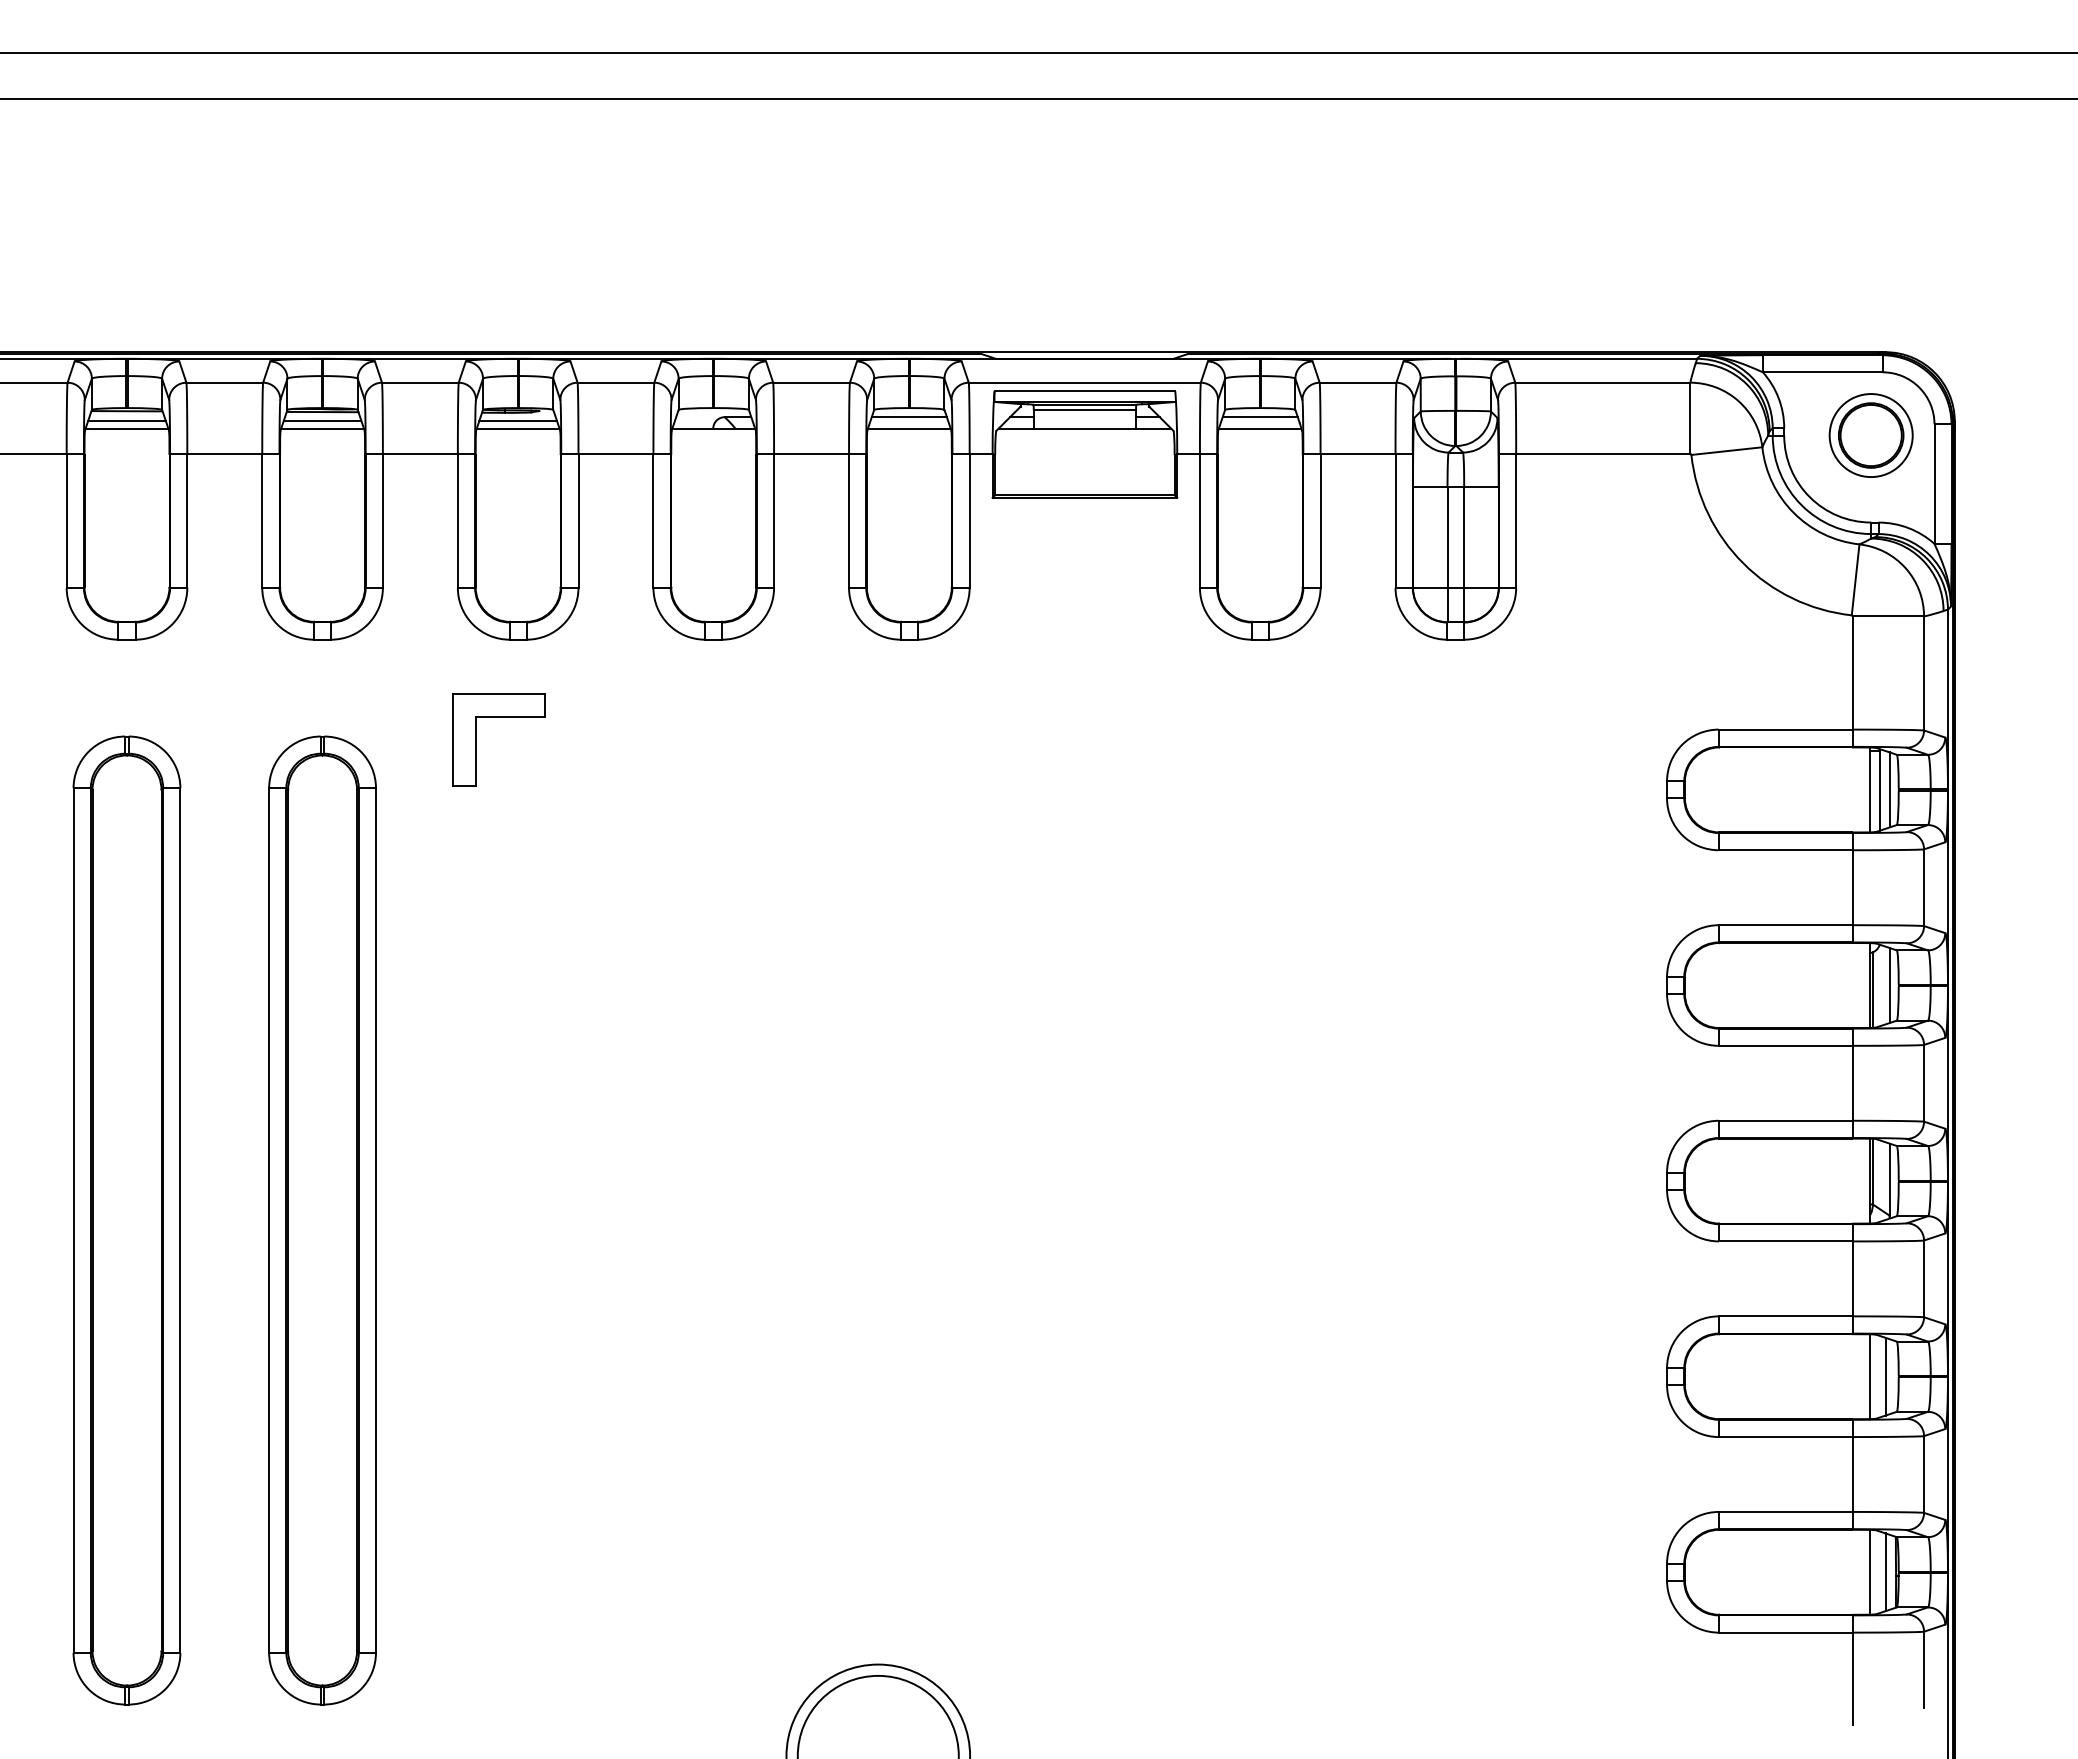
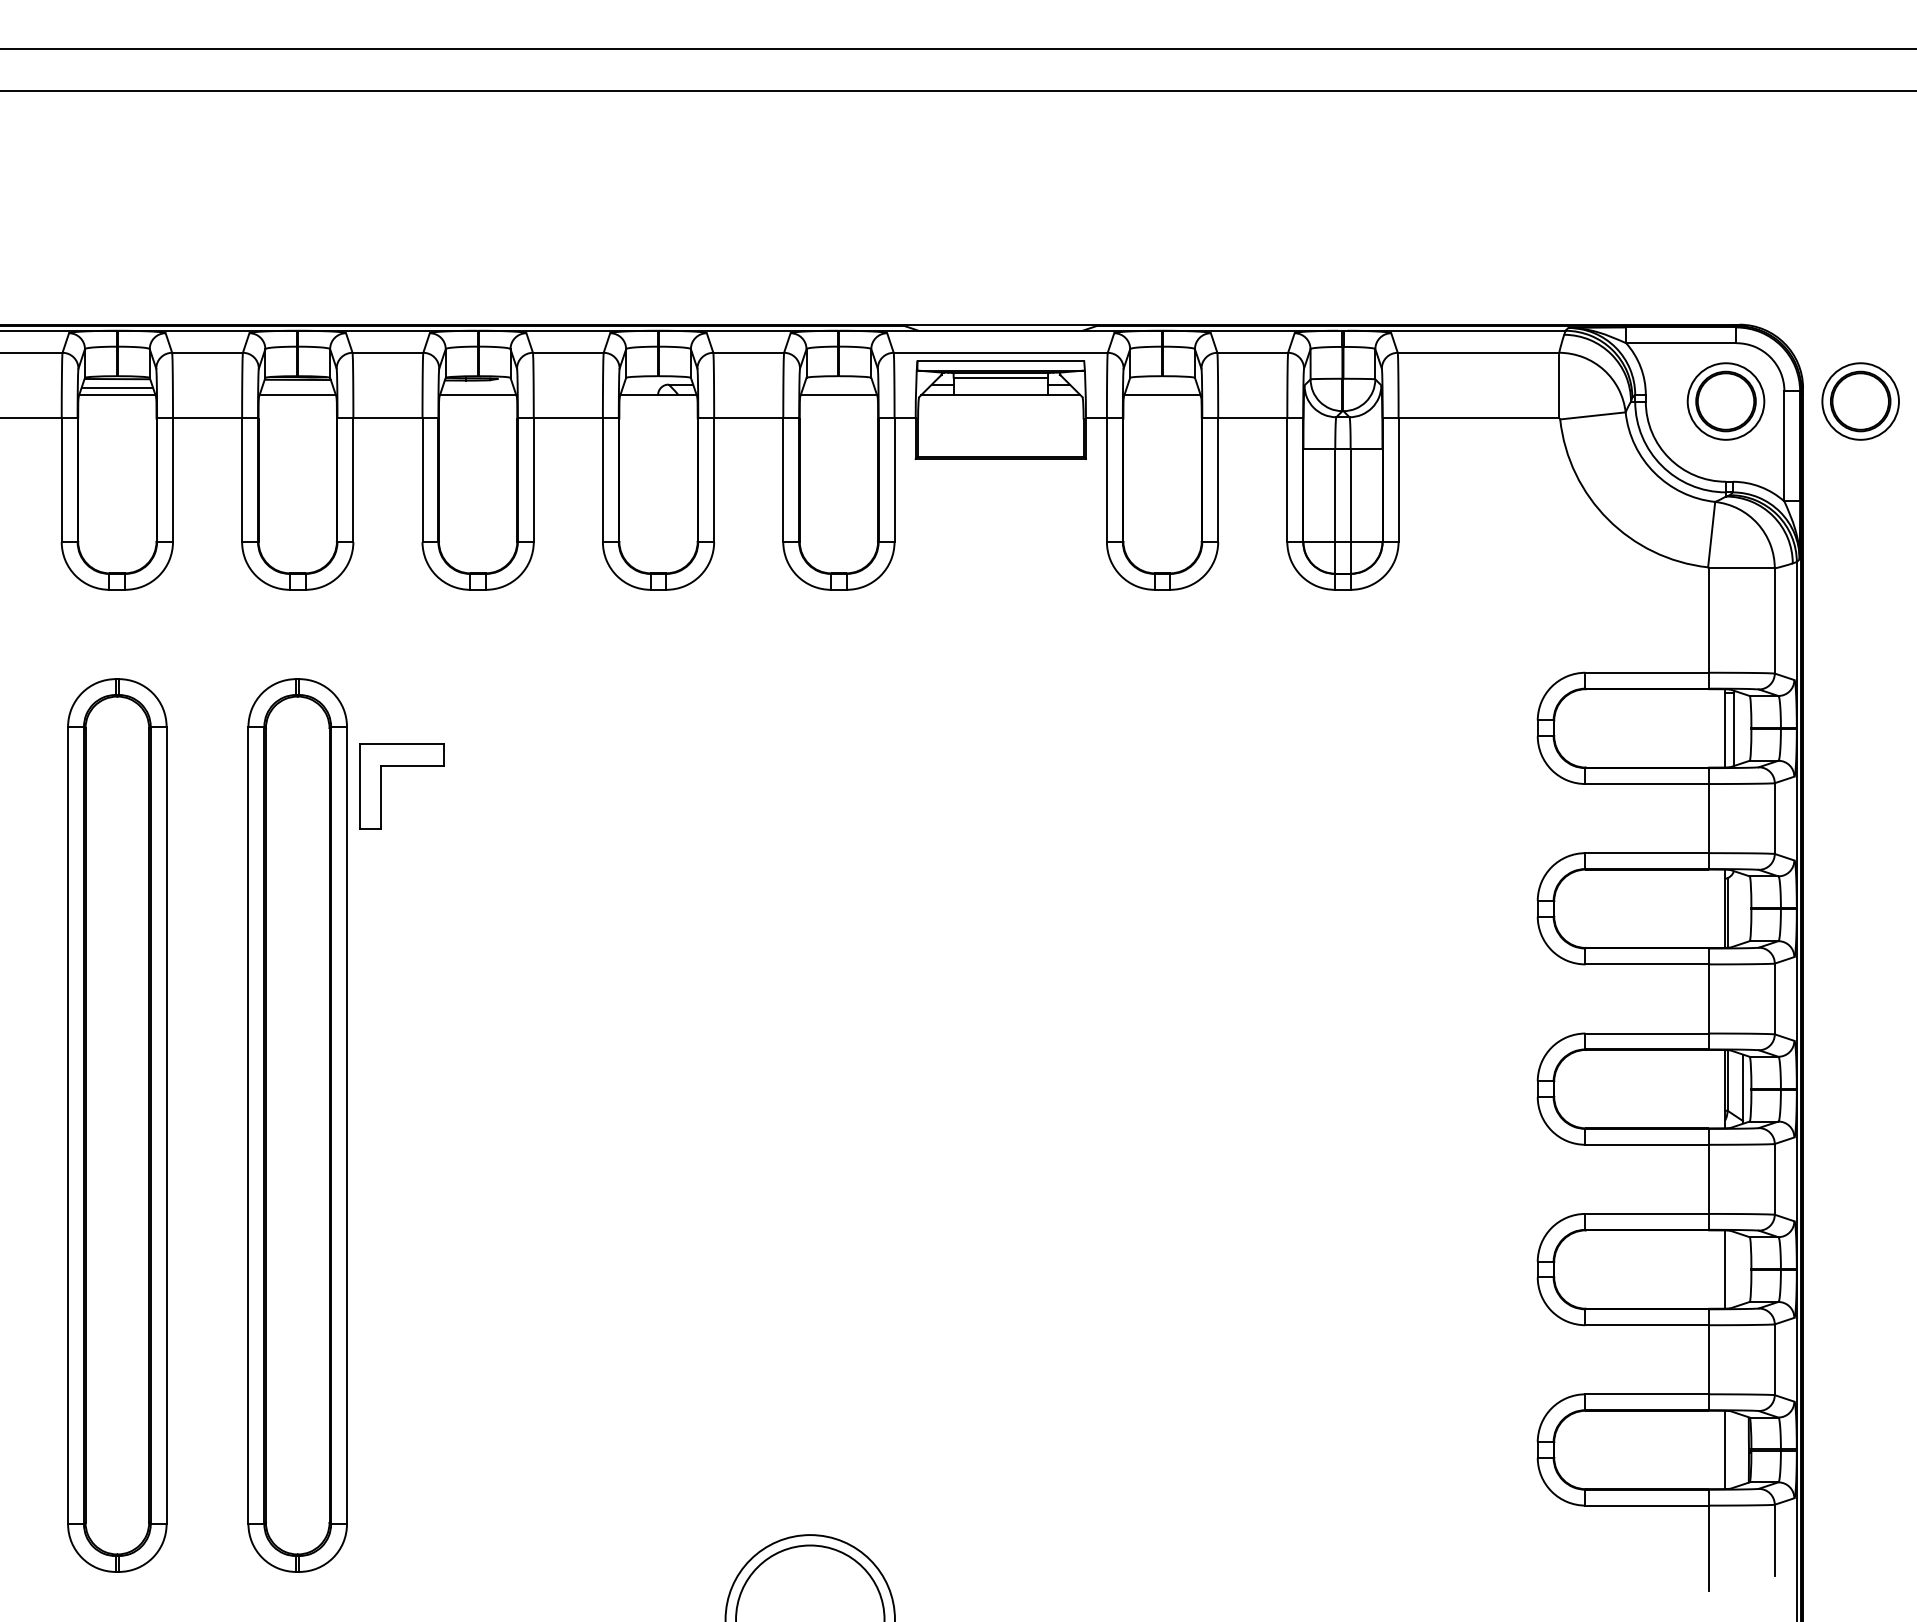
line: (908, 417) -> (838, 384), removed
line: (1259, 417) -> (1161, 384), removed
line: (322, 421) -> (297, 388), removed
line: (517, 421) -> (477, 388), removed
part: (2016, 435) -> (1860, 401), added
part: (498, 717) -> (401, 765), moved
line: (1889, 789) -> (1742, 727), removed
line: (1889, 985) -> (1742, 908), removed
line: (1885, 1376) -> (1739, 1269), removed
line: (1885, 1572) -> (1739, 1450), removed

